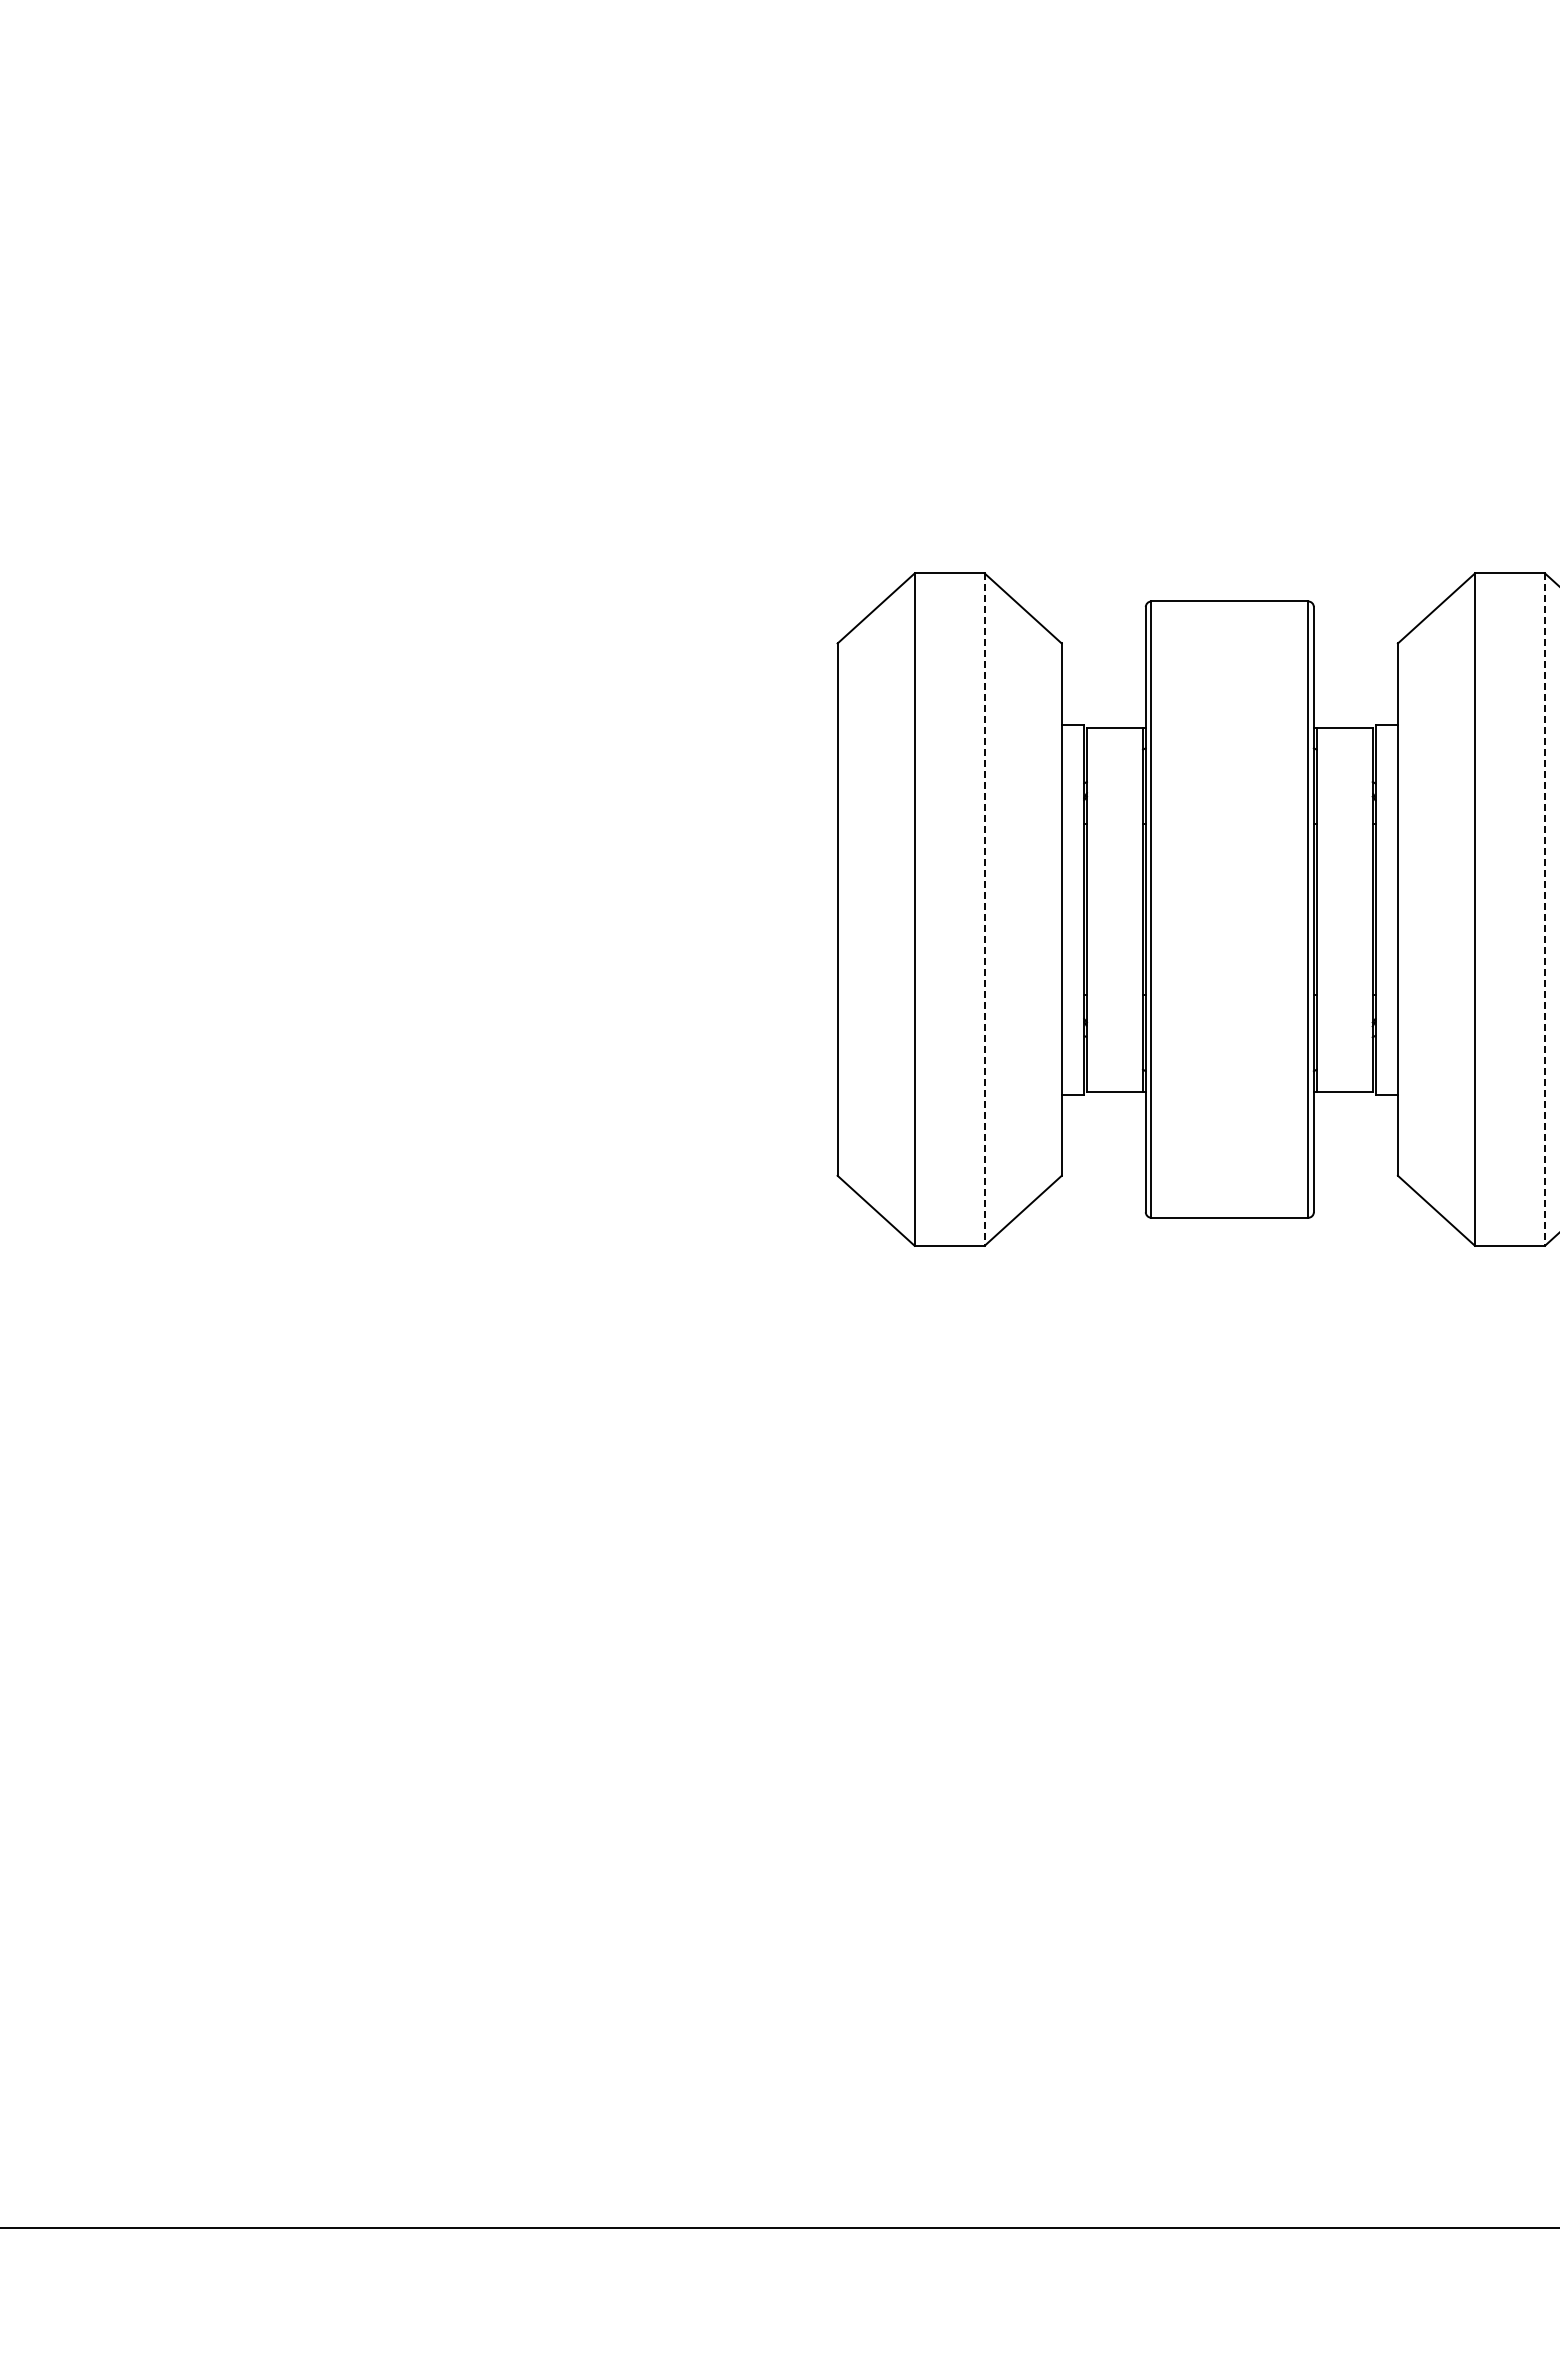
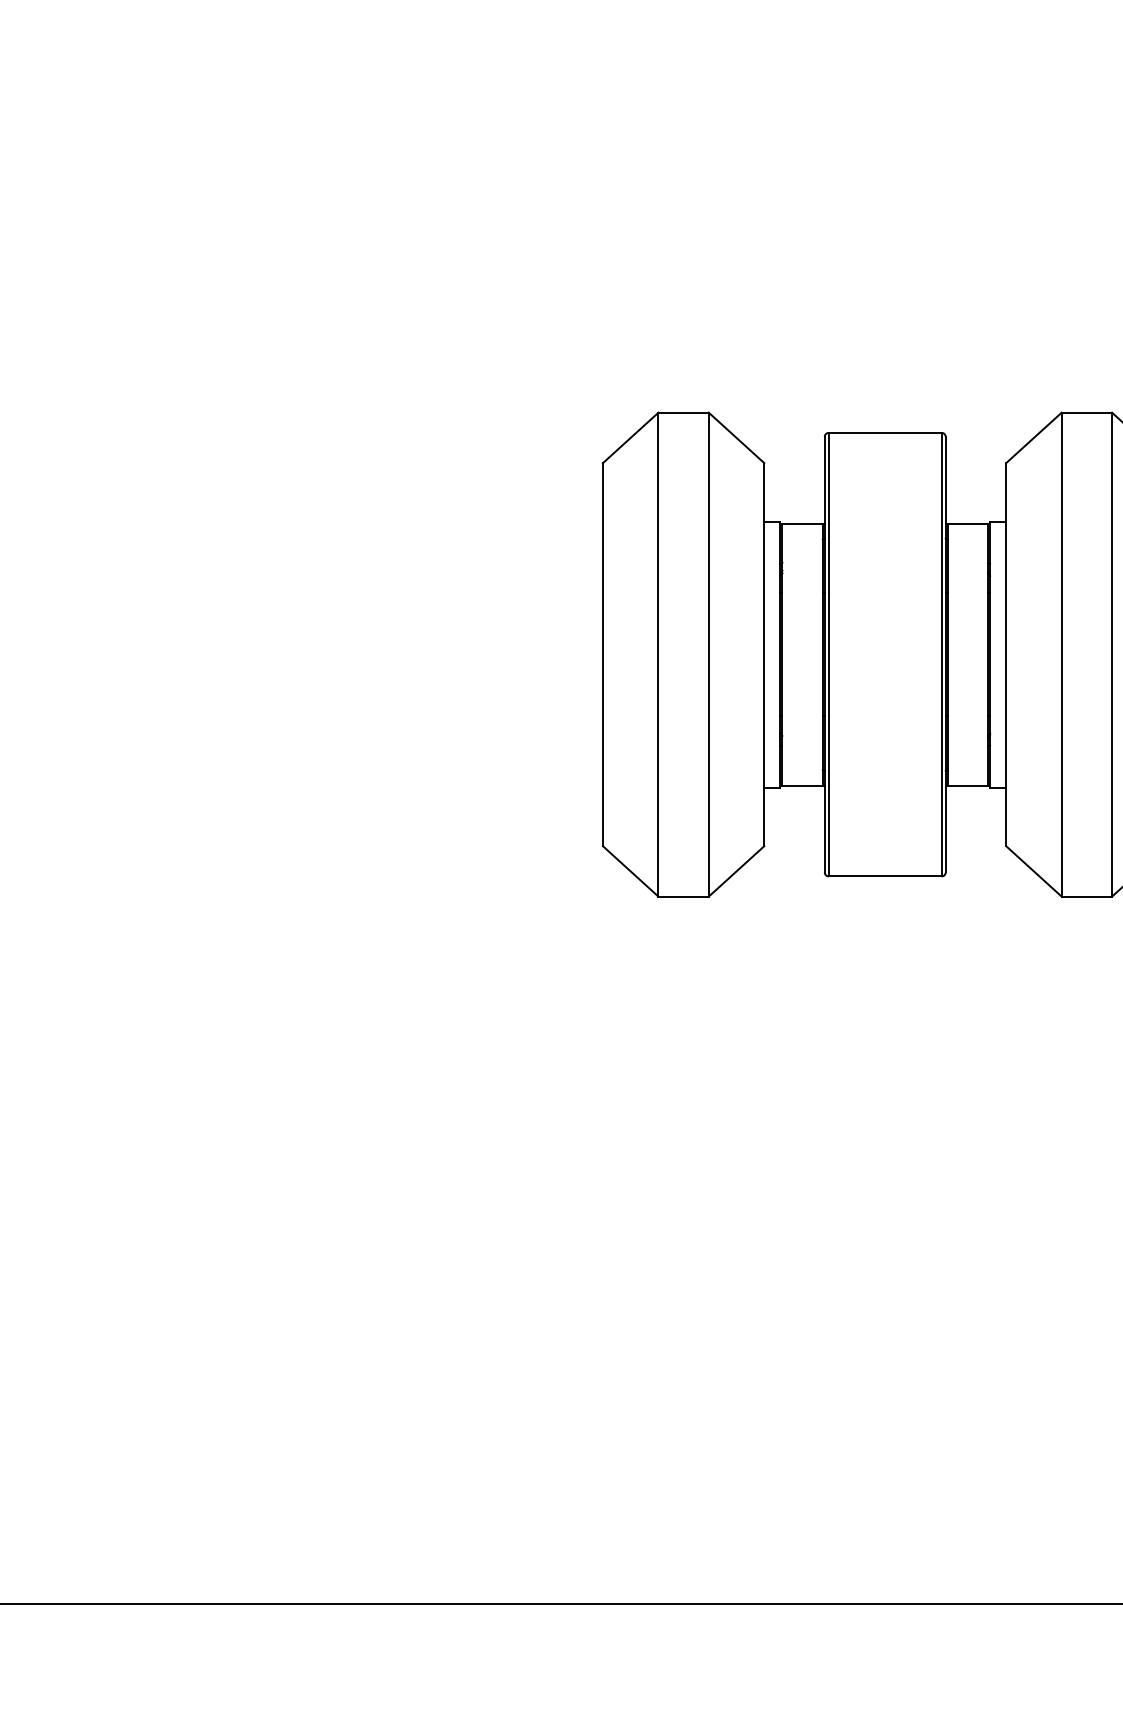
line: (984, 910) -> (708, 655), dashed -> solid
line: (1545, 910) -> (1112, 655), dashed -> solid

